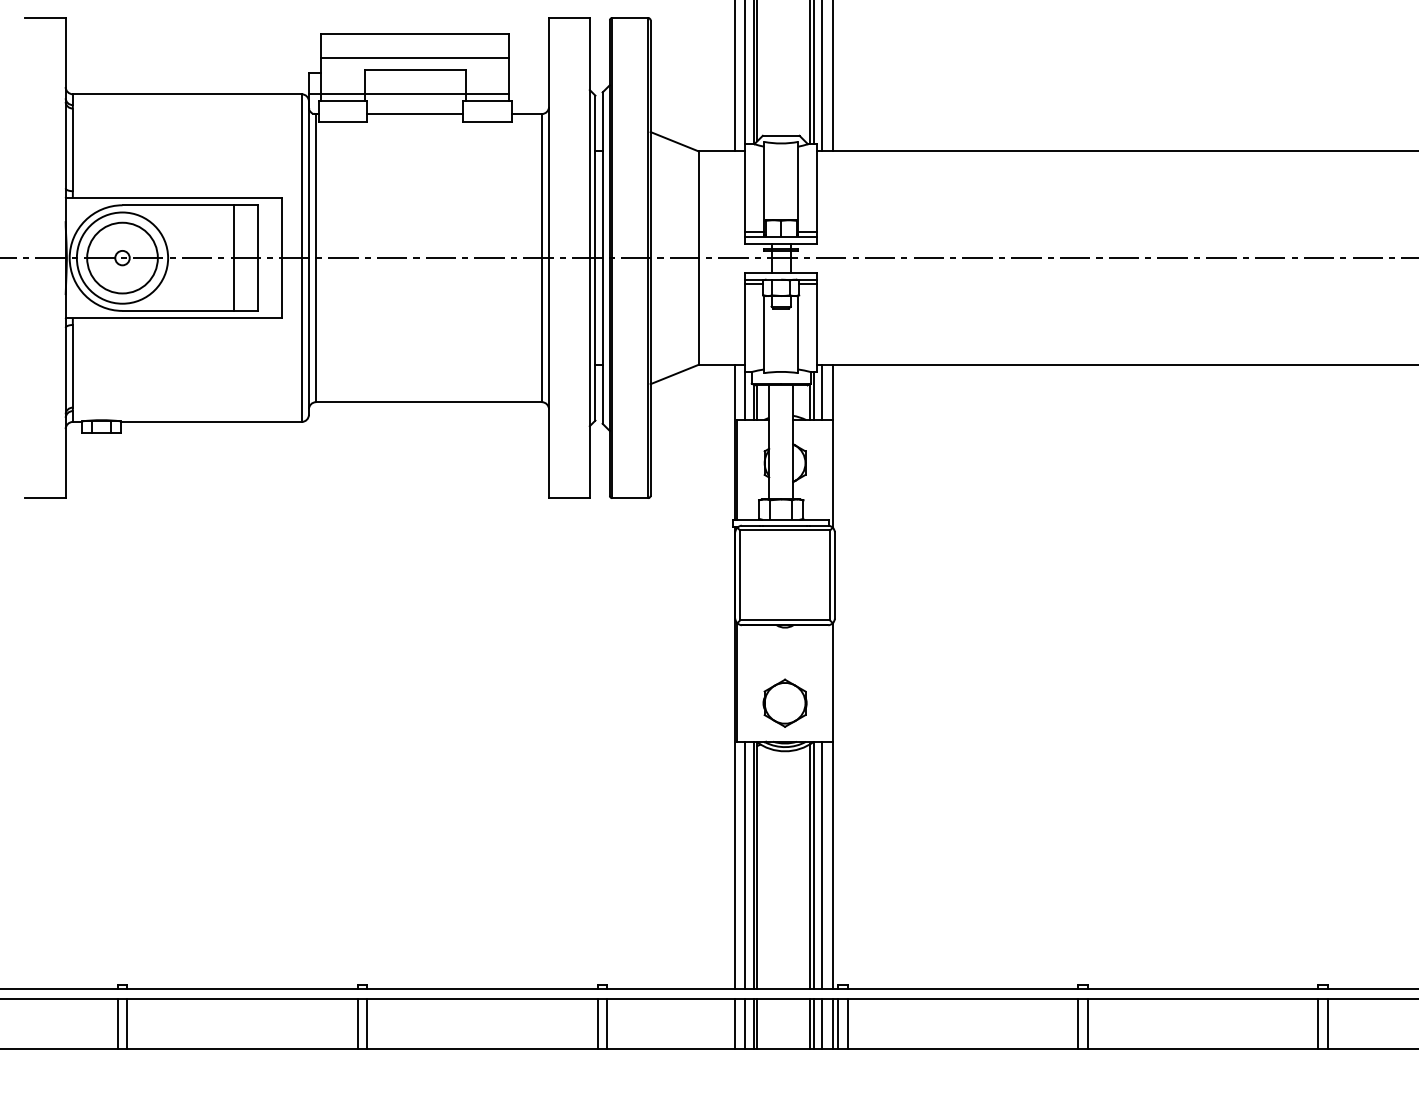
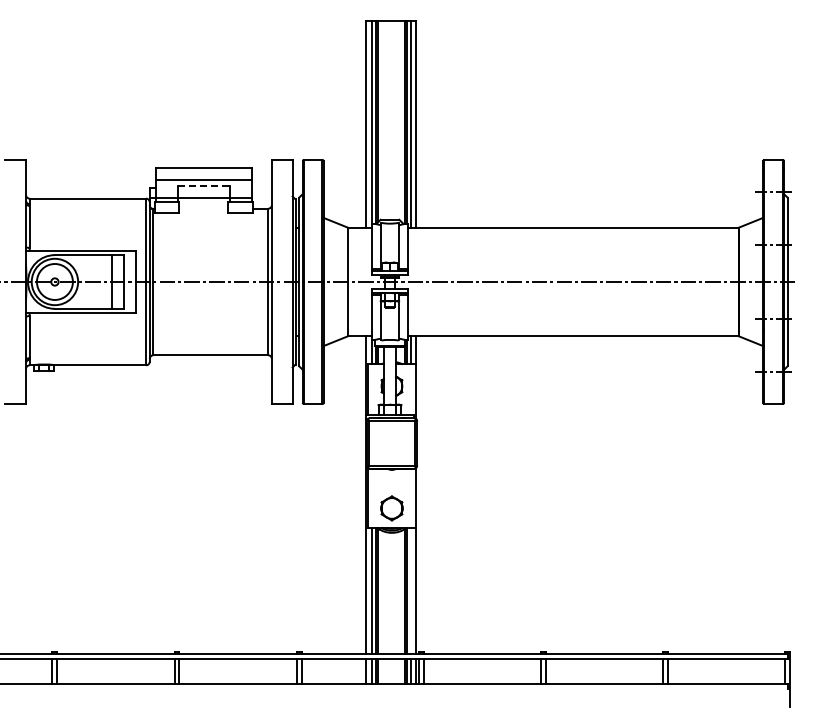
line: (414, 70) -> (203, 186), solid -> dashed
line: (414, 113) -> (203, 208), removed
line: (821, 864) -> (410, 590), removed

